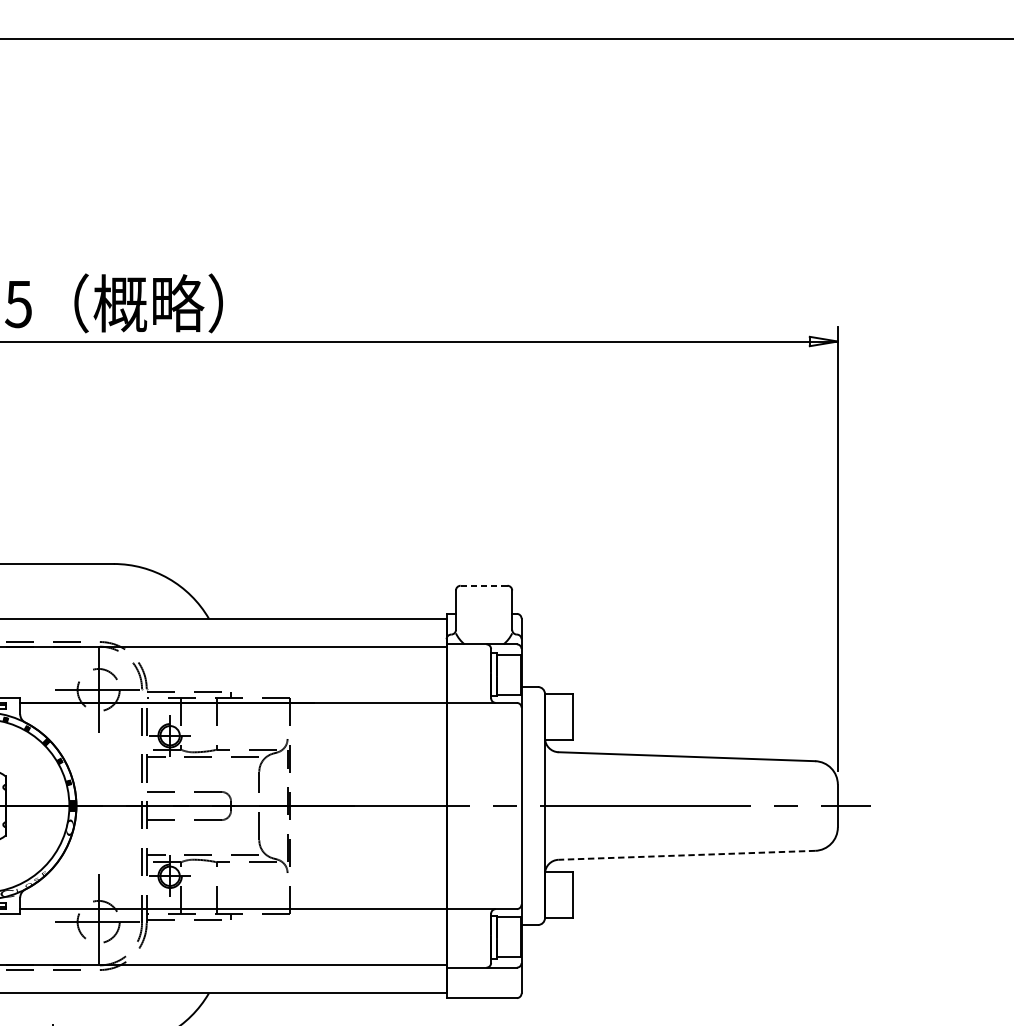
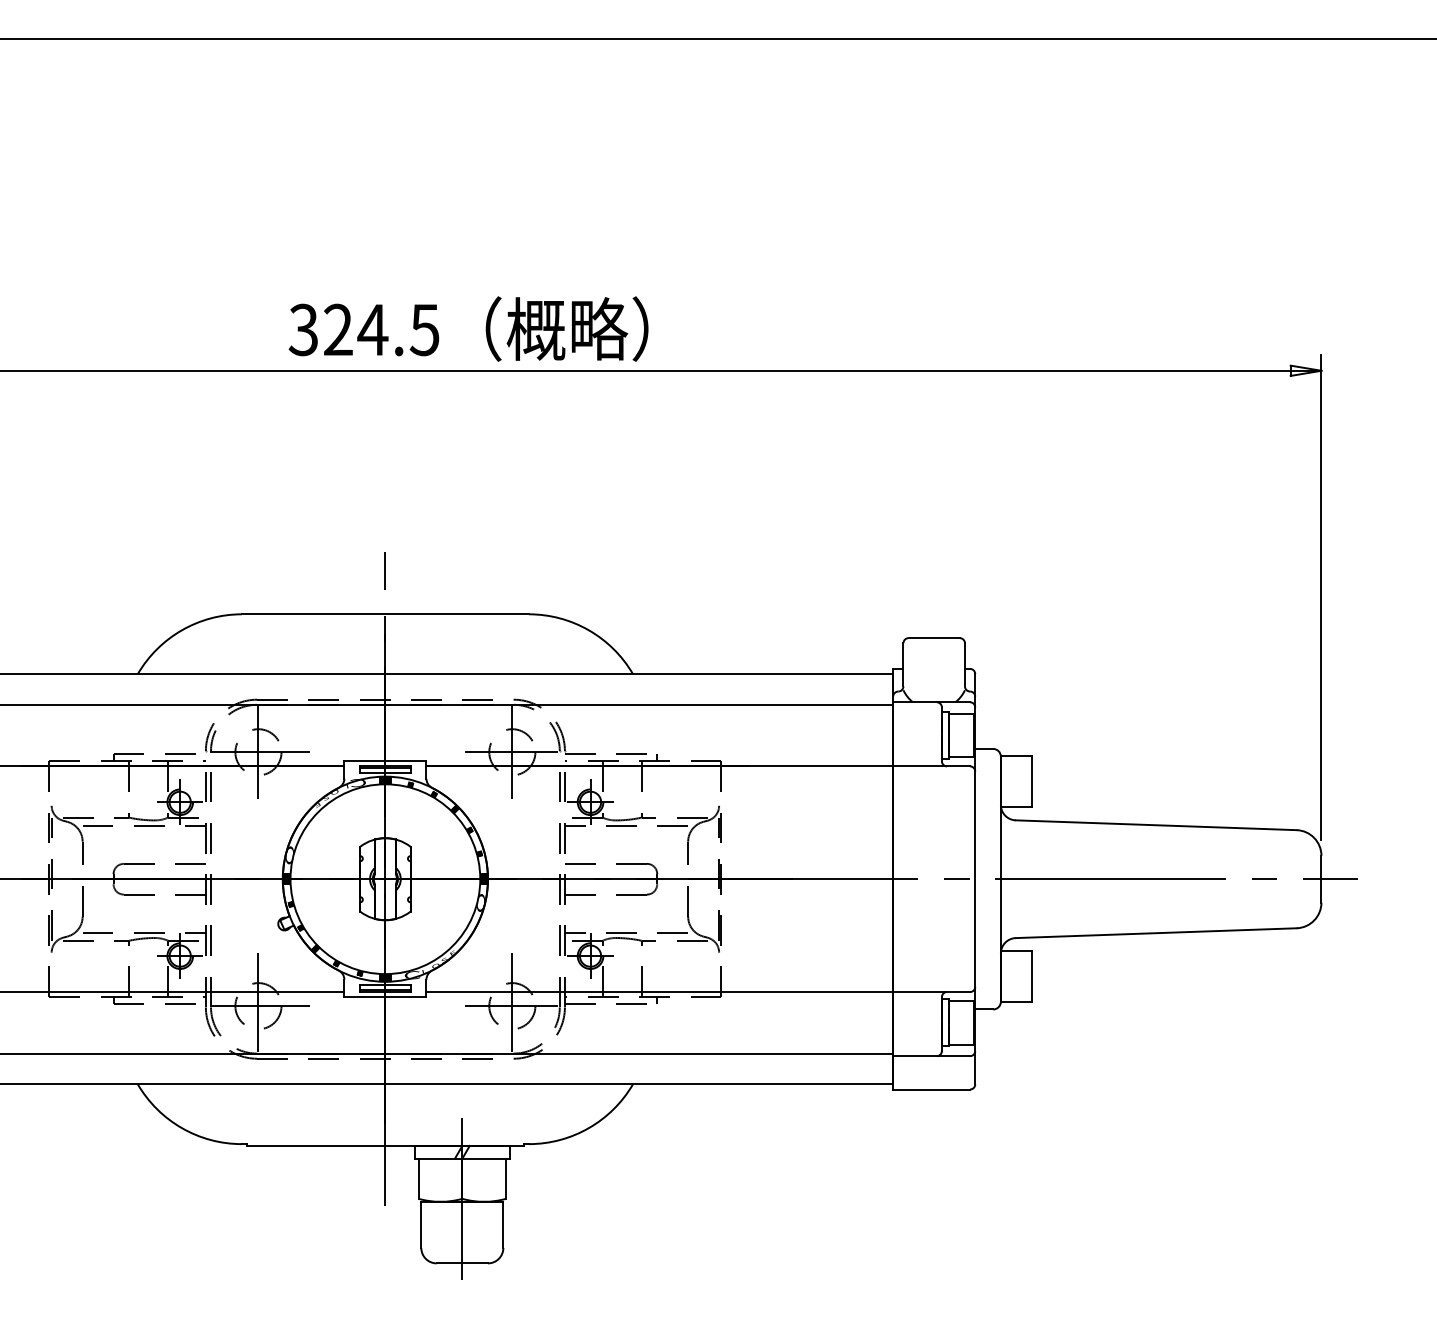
line: (484, 586) -> (934, 638), dashed -> solid
line: (687, 855) -> (1156, 933), dashed -> solid

